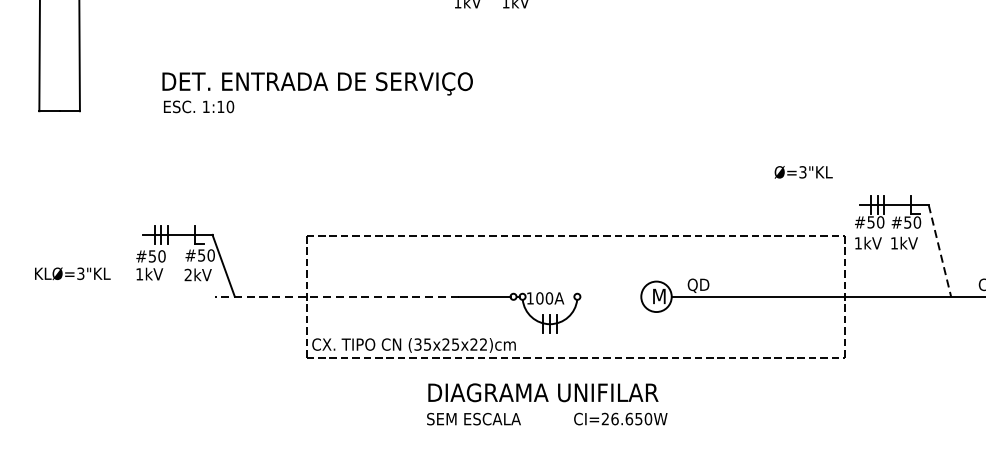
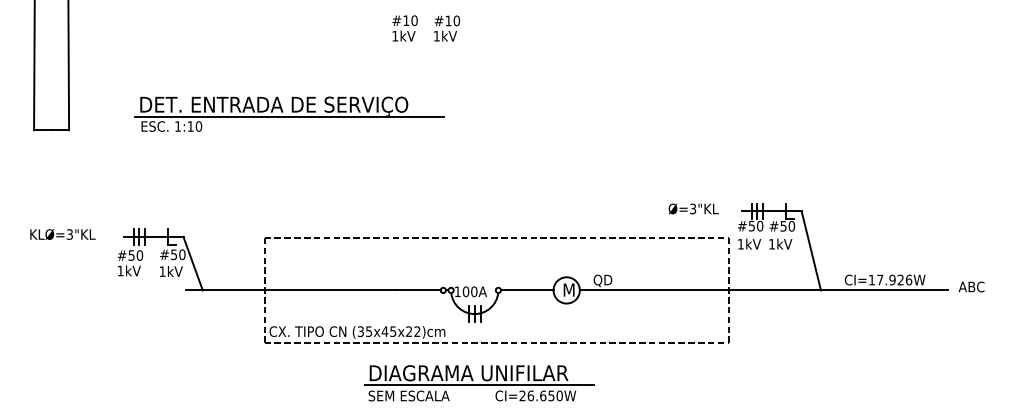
line: (335, 96) -> (289, 117), added
text: (803, 171) -> (693, 208), moved
line: (940, 250) -> (811, 250), dashed -> solid
text: (72, 273) -> (62, 234), moved
text: (188, 274) -> (162, 271), 2kV -> 1kV
line: (336, 296) -> (290, 290), dashed -> solid
line: (611, 296) -> (527, 290), added
text: (445, 344) -> (384, 331), (35x25x22)cm -> (35x45x22)cm
line: (555, 406) -> (479, 385), added

